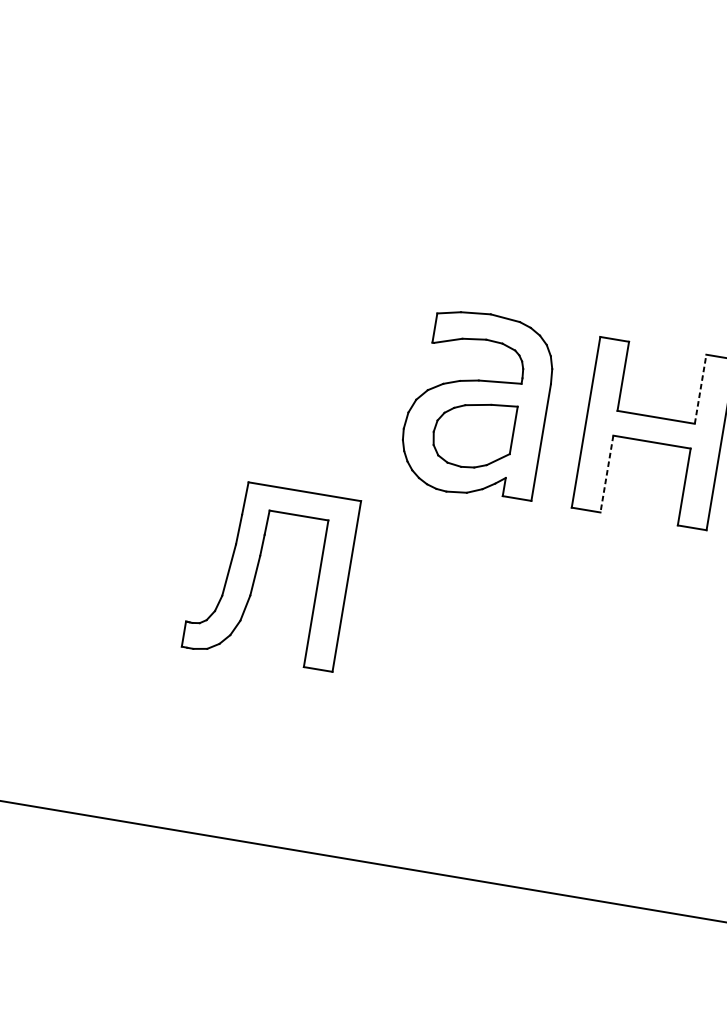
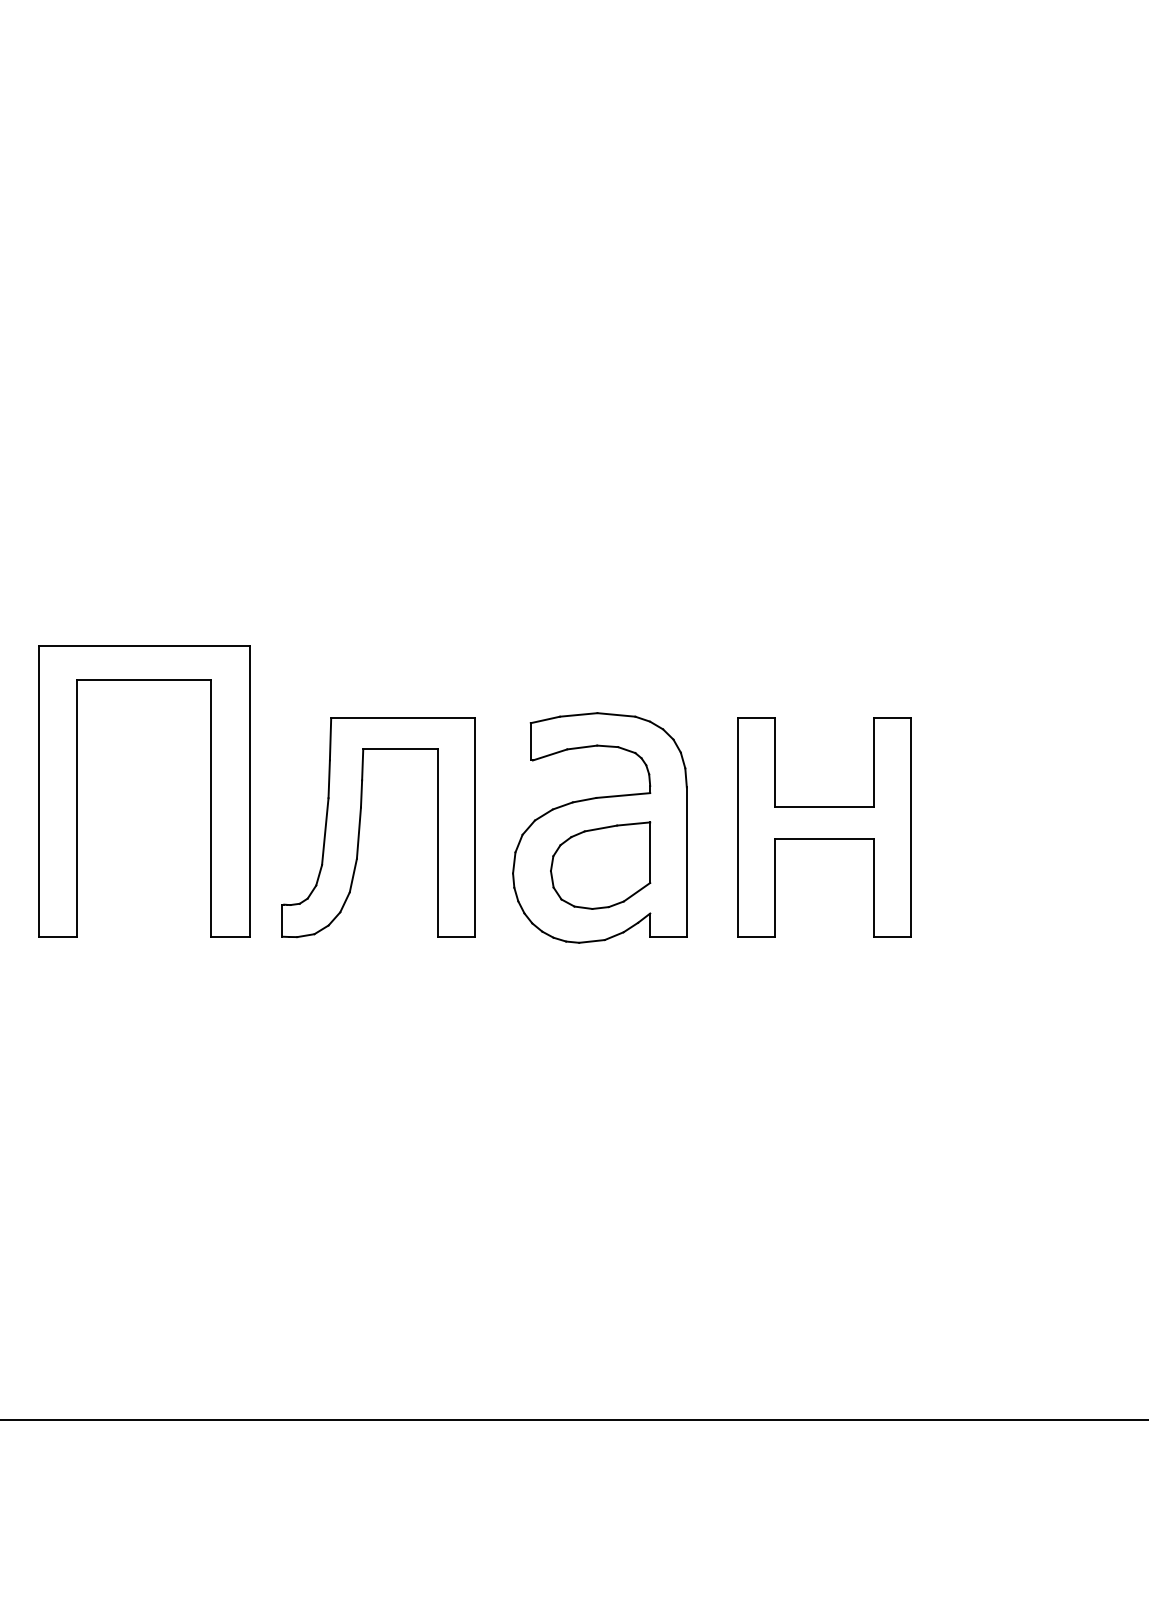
part: (177, 324) -> (210, 791), added
line: (700, 389) -> (874, 762), dashed -> solid
line: (607, 474) -> (775, 888), dashed -> solid
part: (257, 571) -> (360, 827), moved

